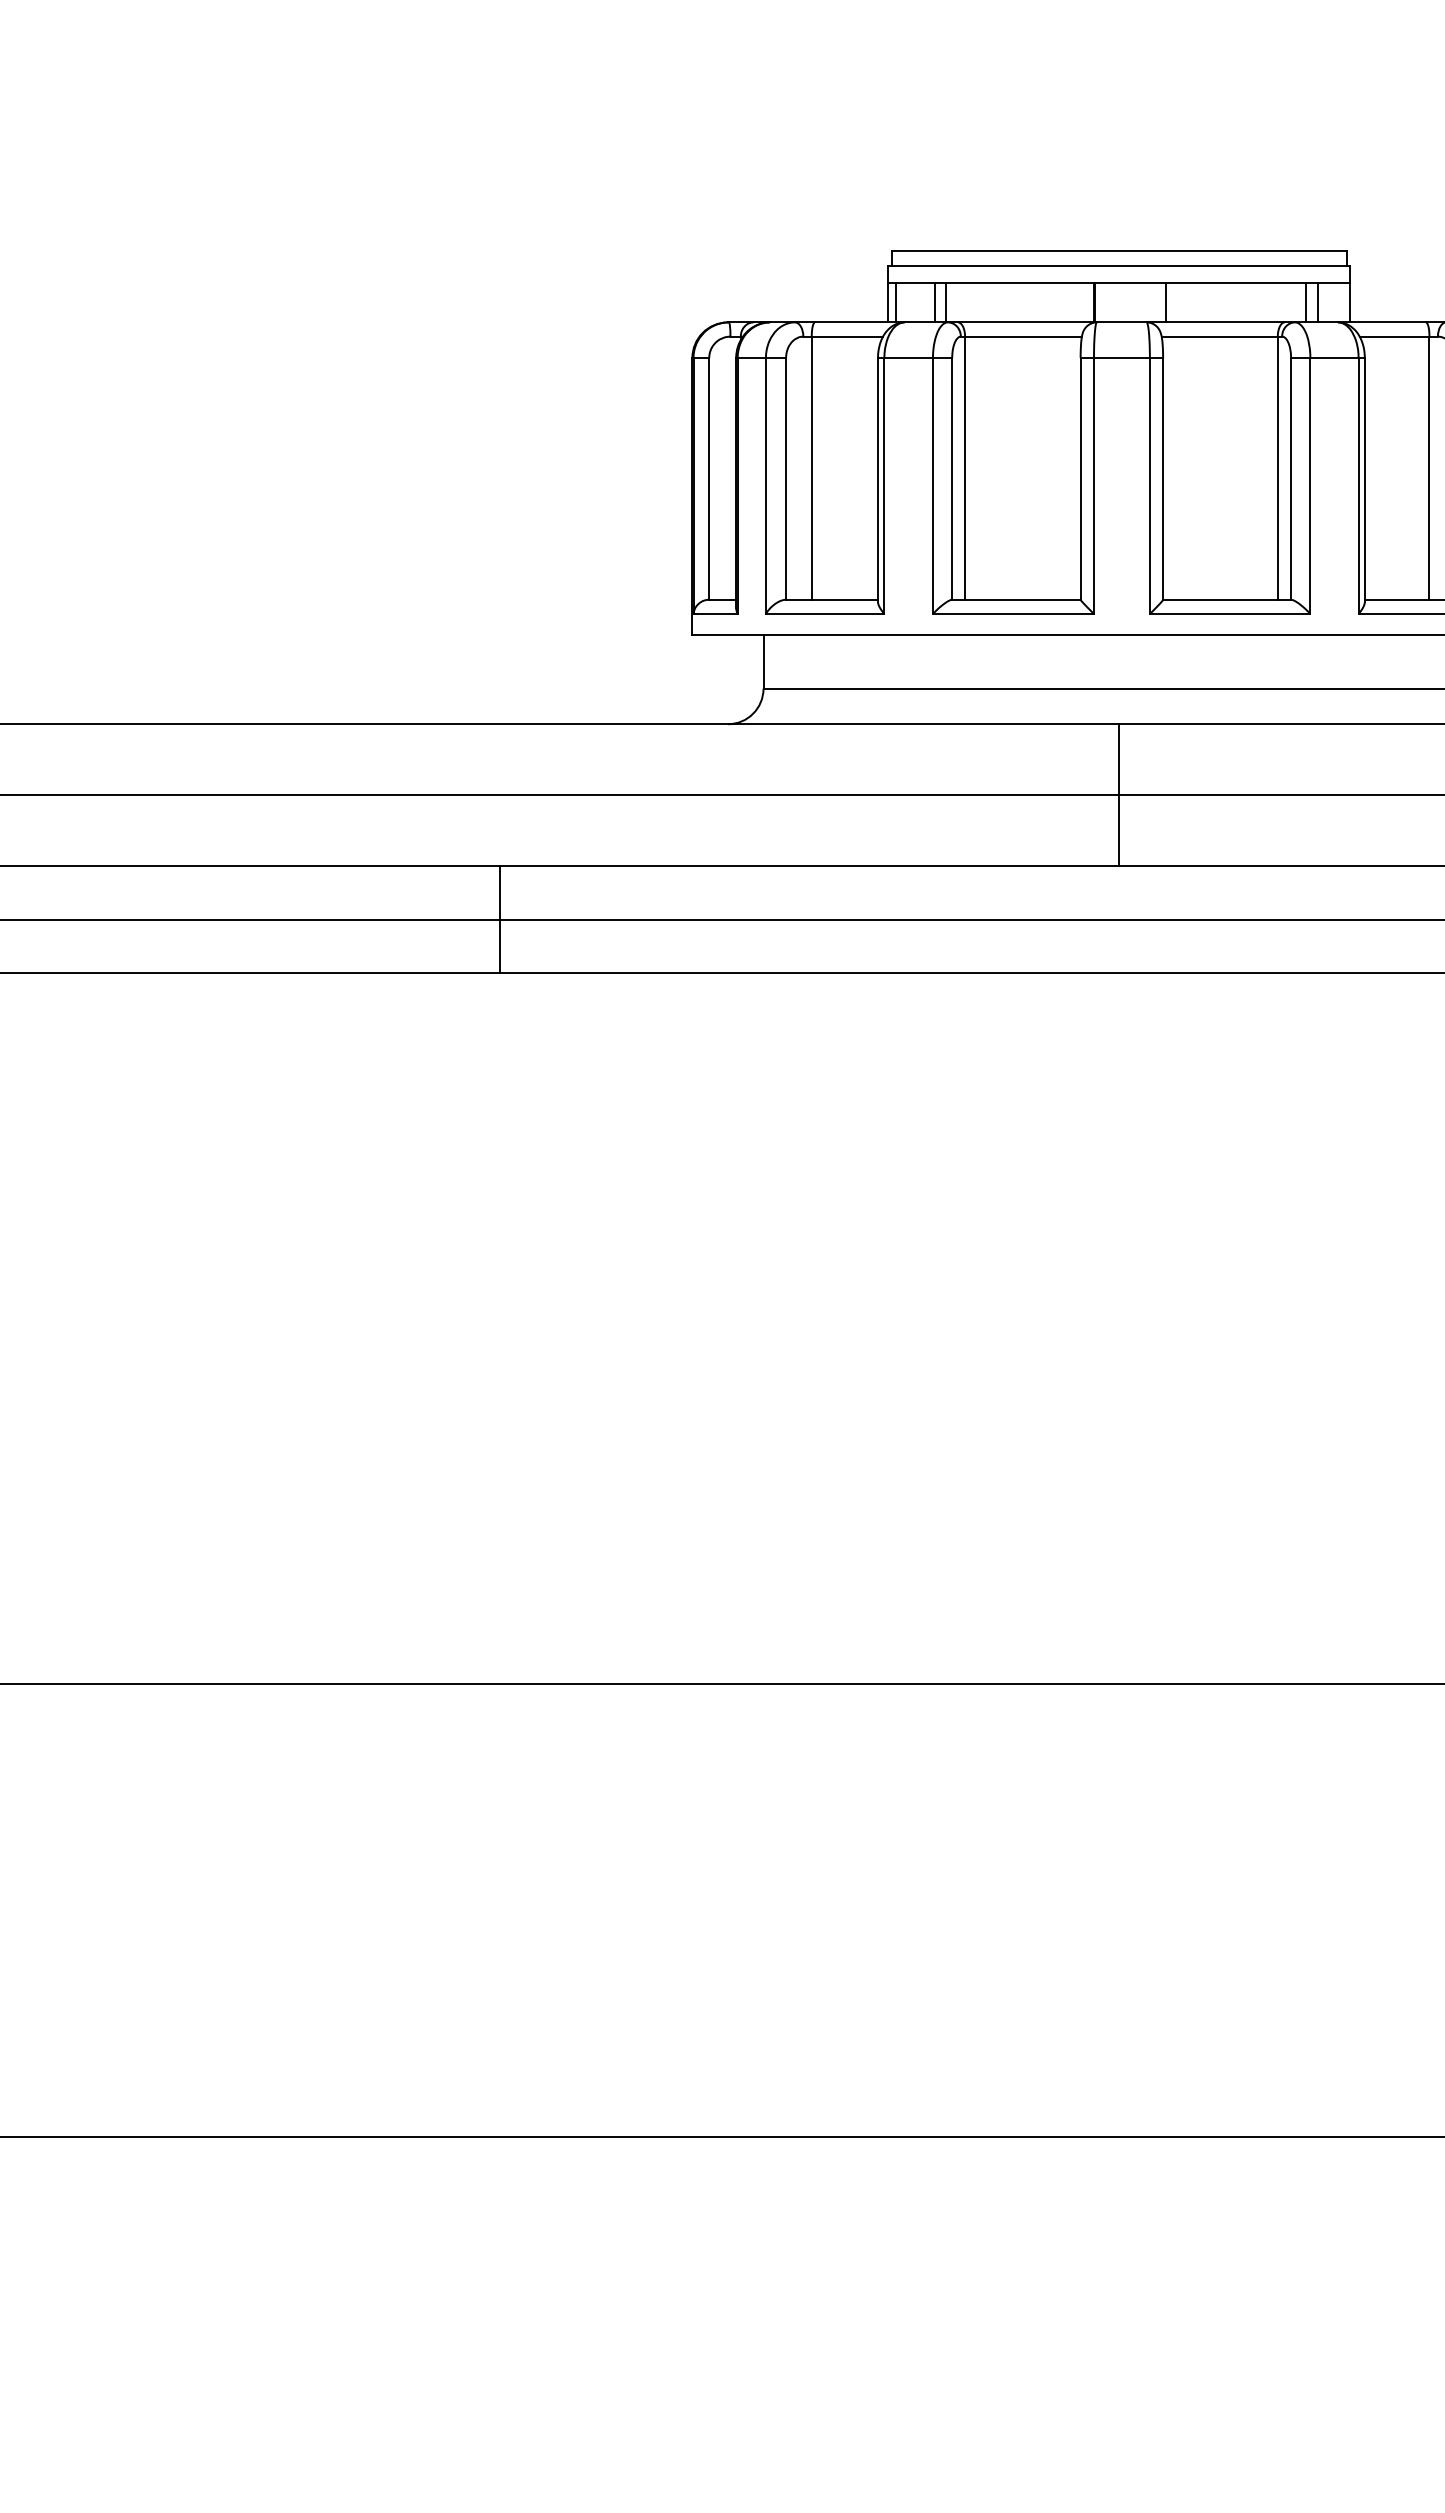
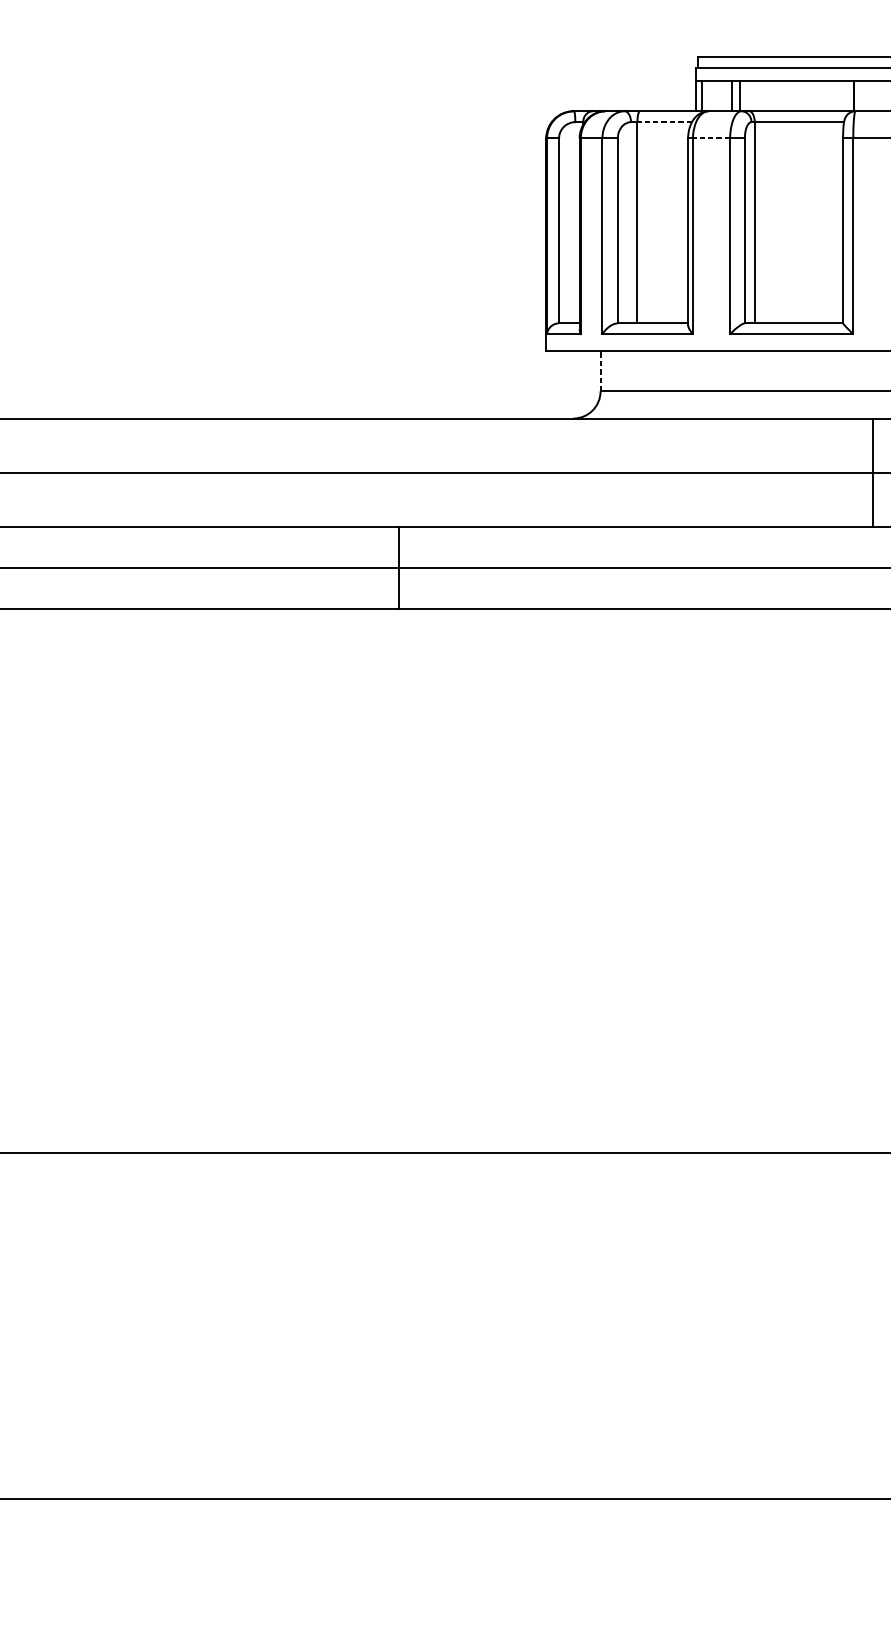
line: (847, 336) -> (664, 122), solid -> dashed
line: (908, 357) -> (711, 138), solid -> dashed
line: (763, 662) -> (600, 371), solid -> dashed

